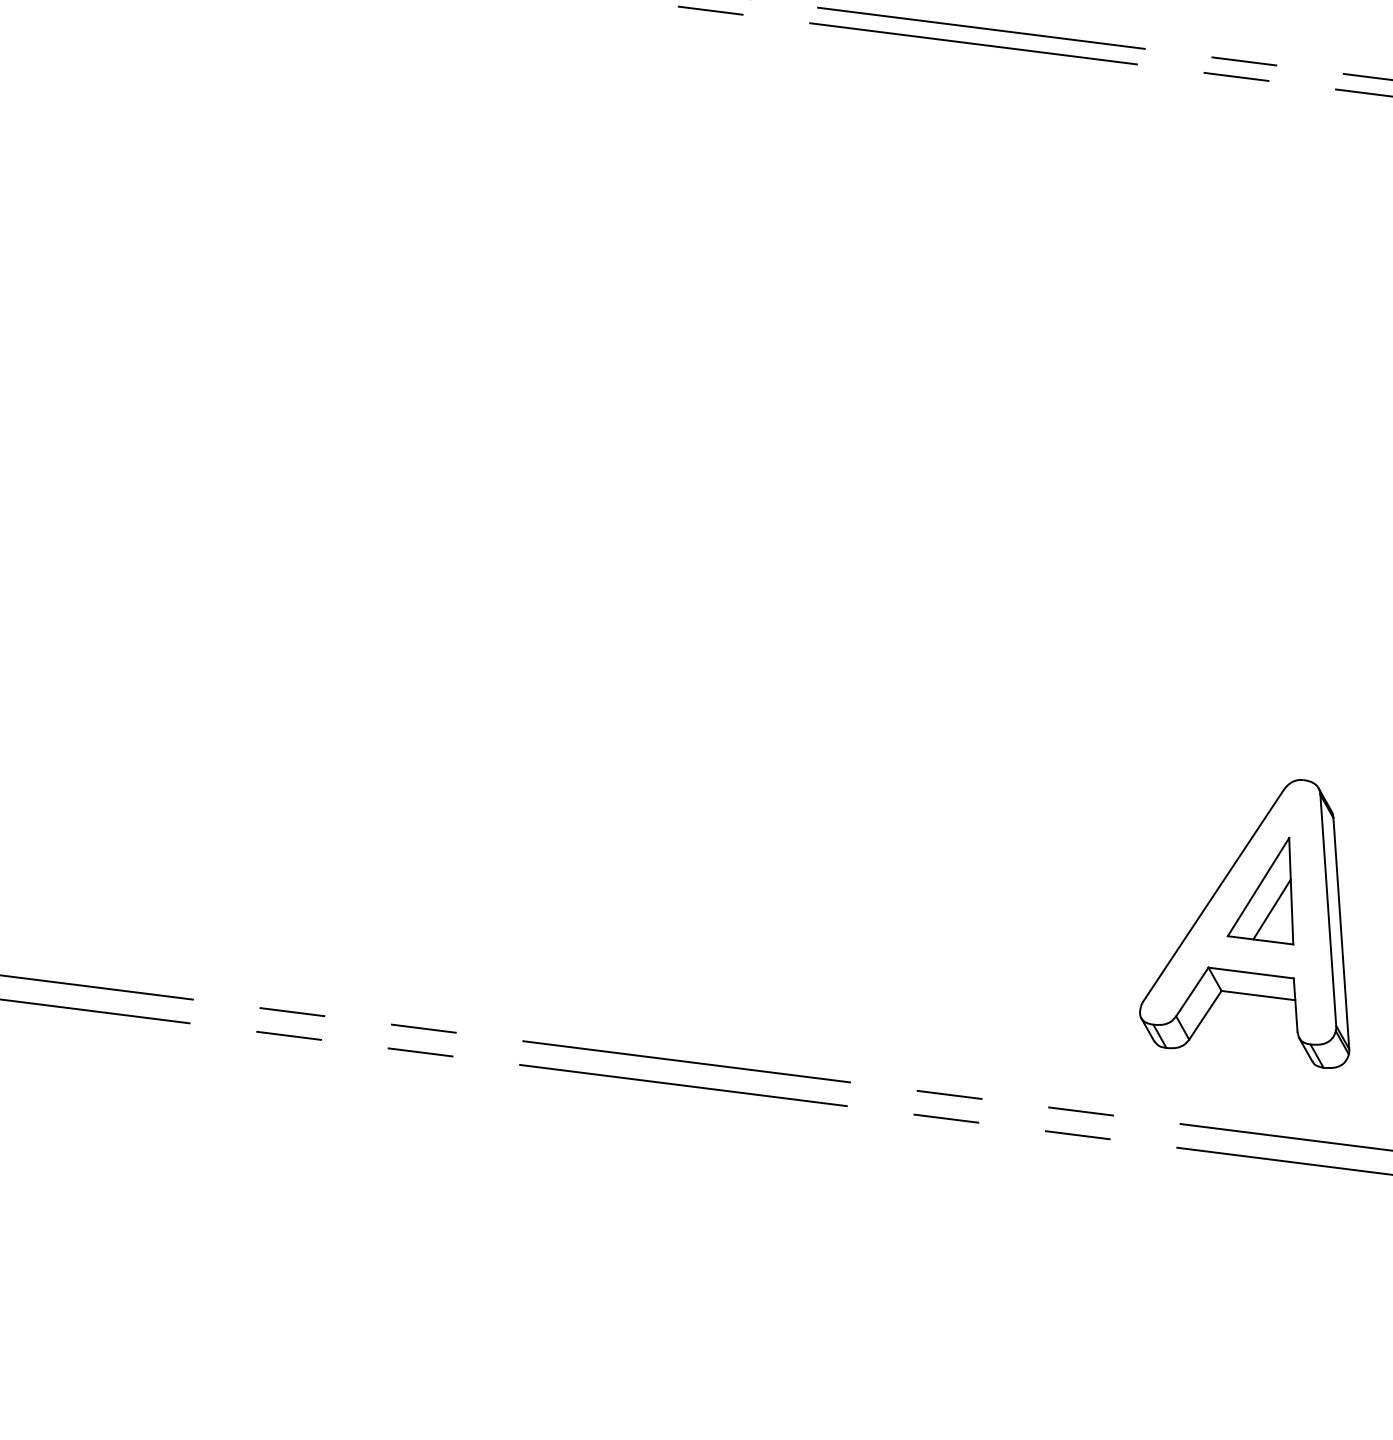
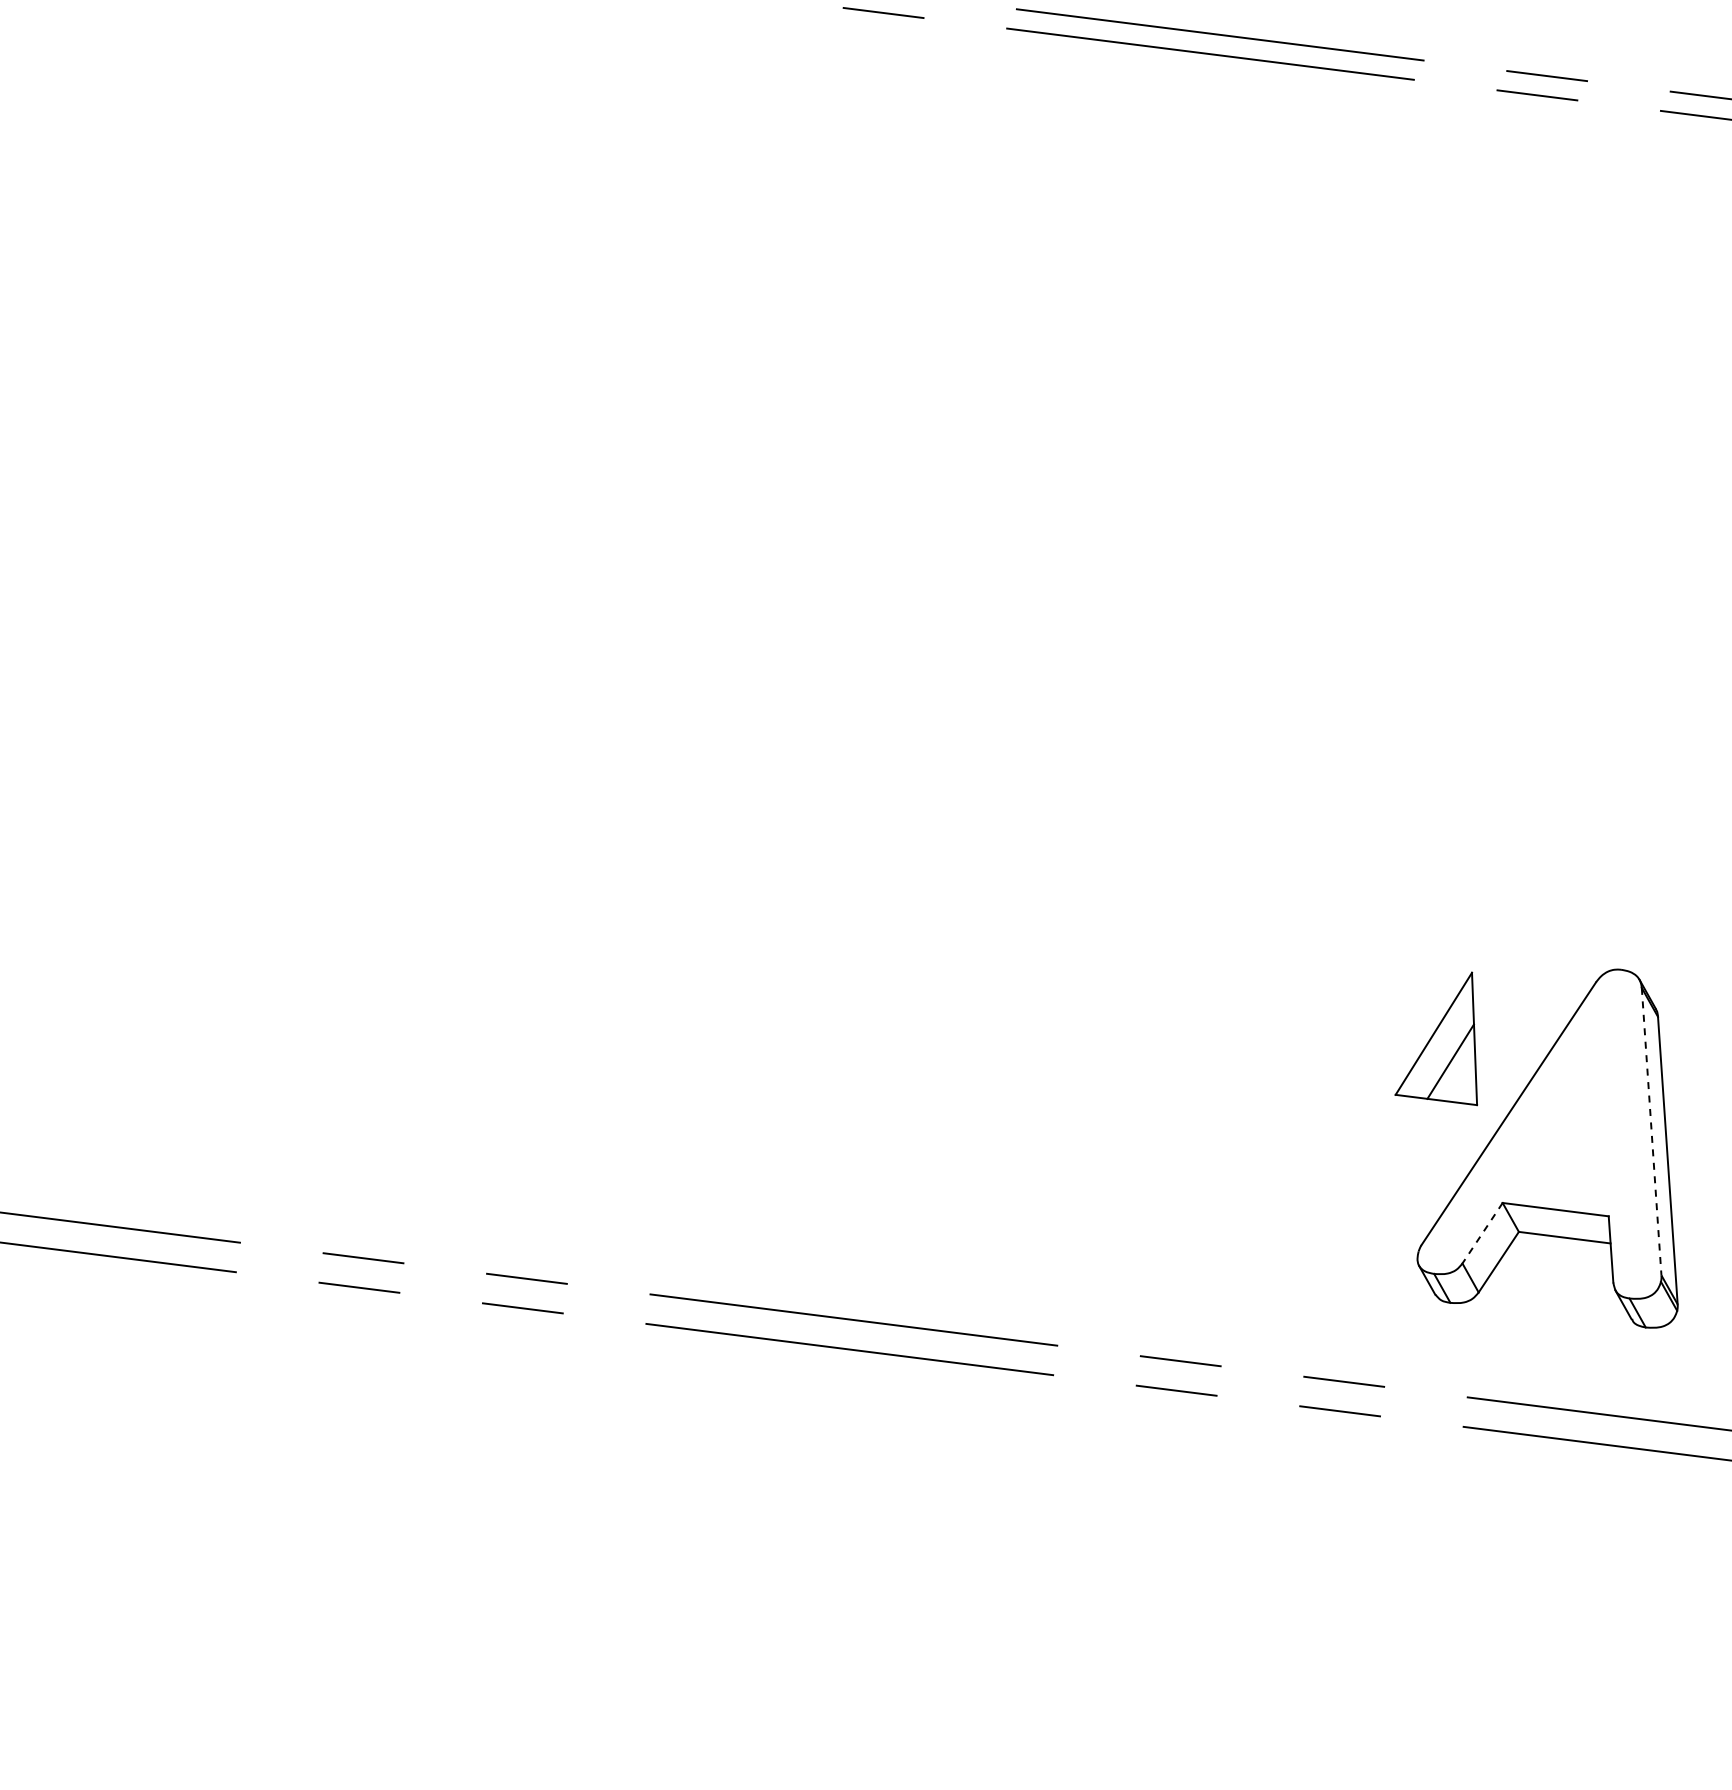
part: (1259, 890) -> (1435, 1038), moved
line: (1328, 910) -> (1651, 1132), solid -> dashed
line: (1192, 992) -> (1482, 1233), solid -> dashed

